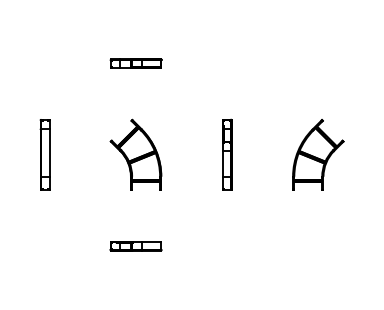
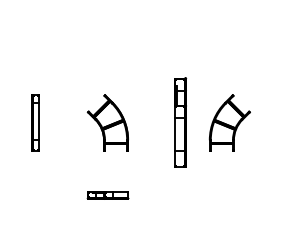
part: (135, 63) -> (107, 50), removed
part: (227, 154) -> (180, 122), size x1.6
part: (317, 154) -> (229, 122), moved

